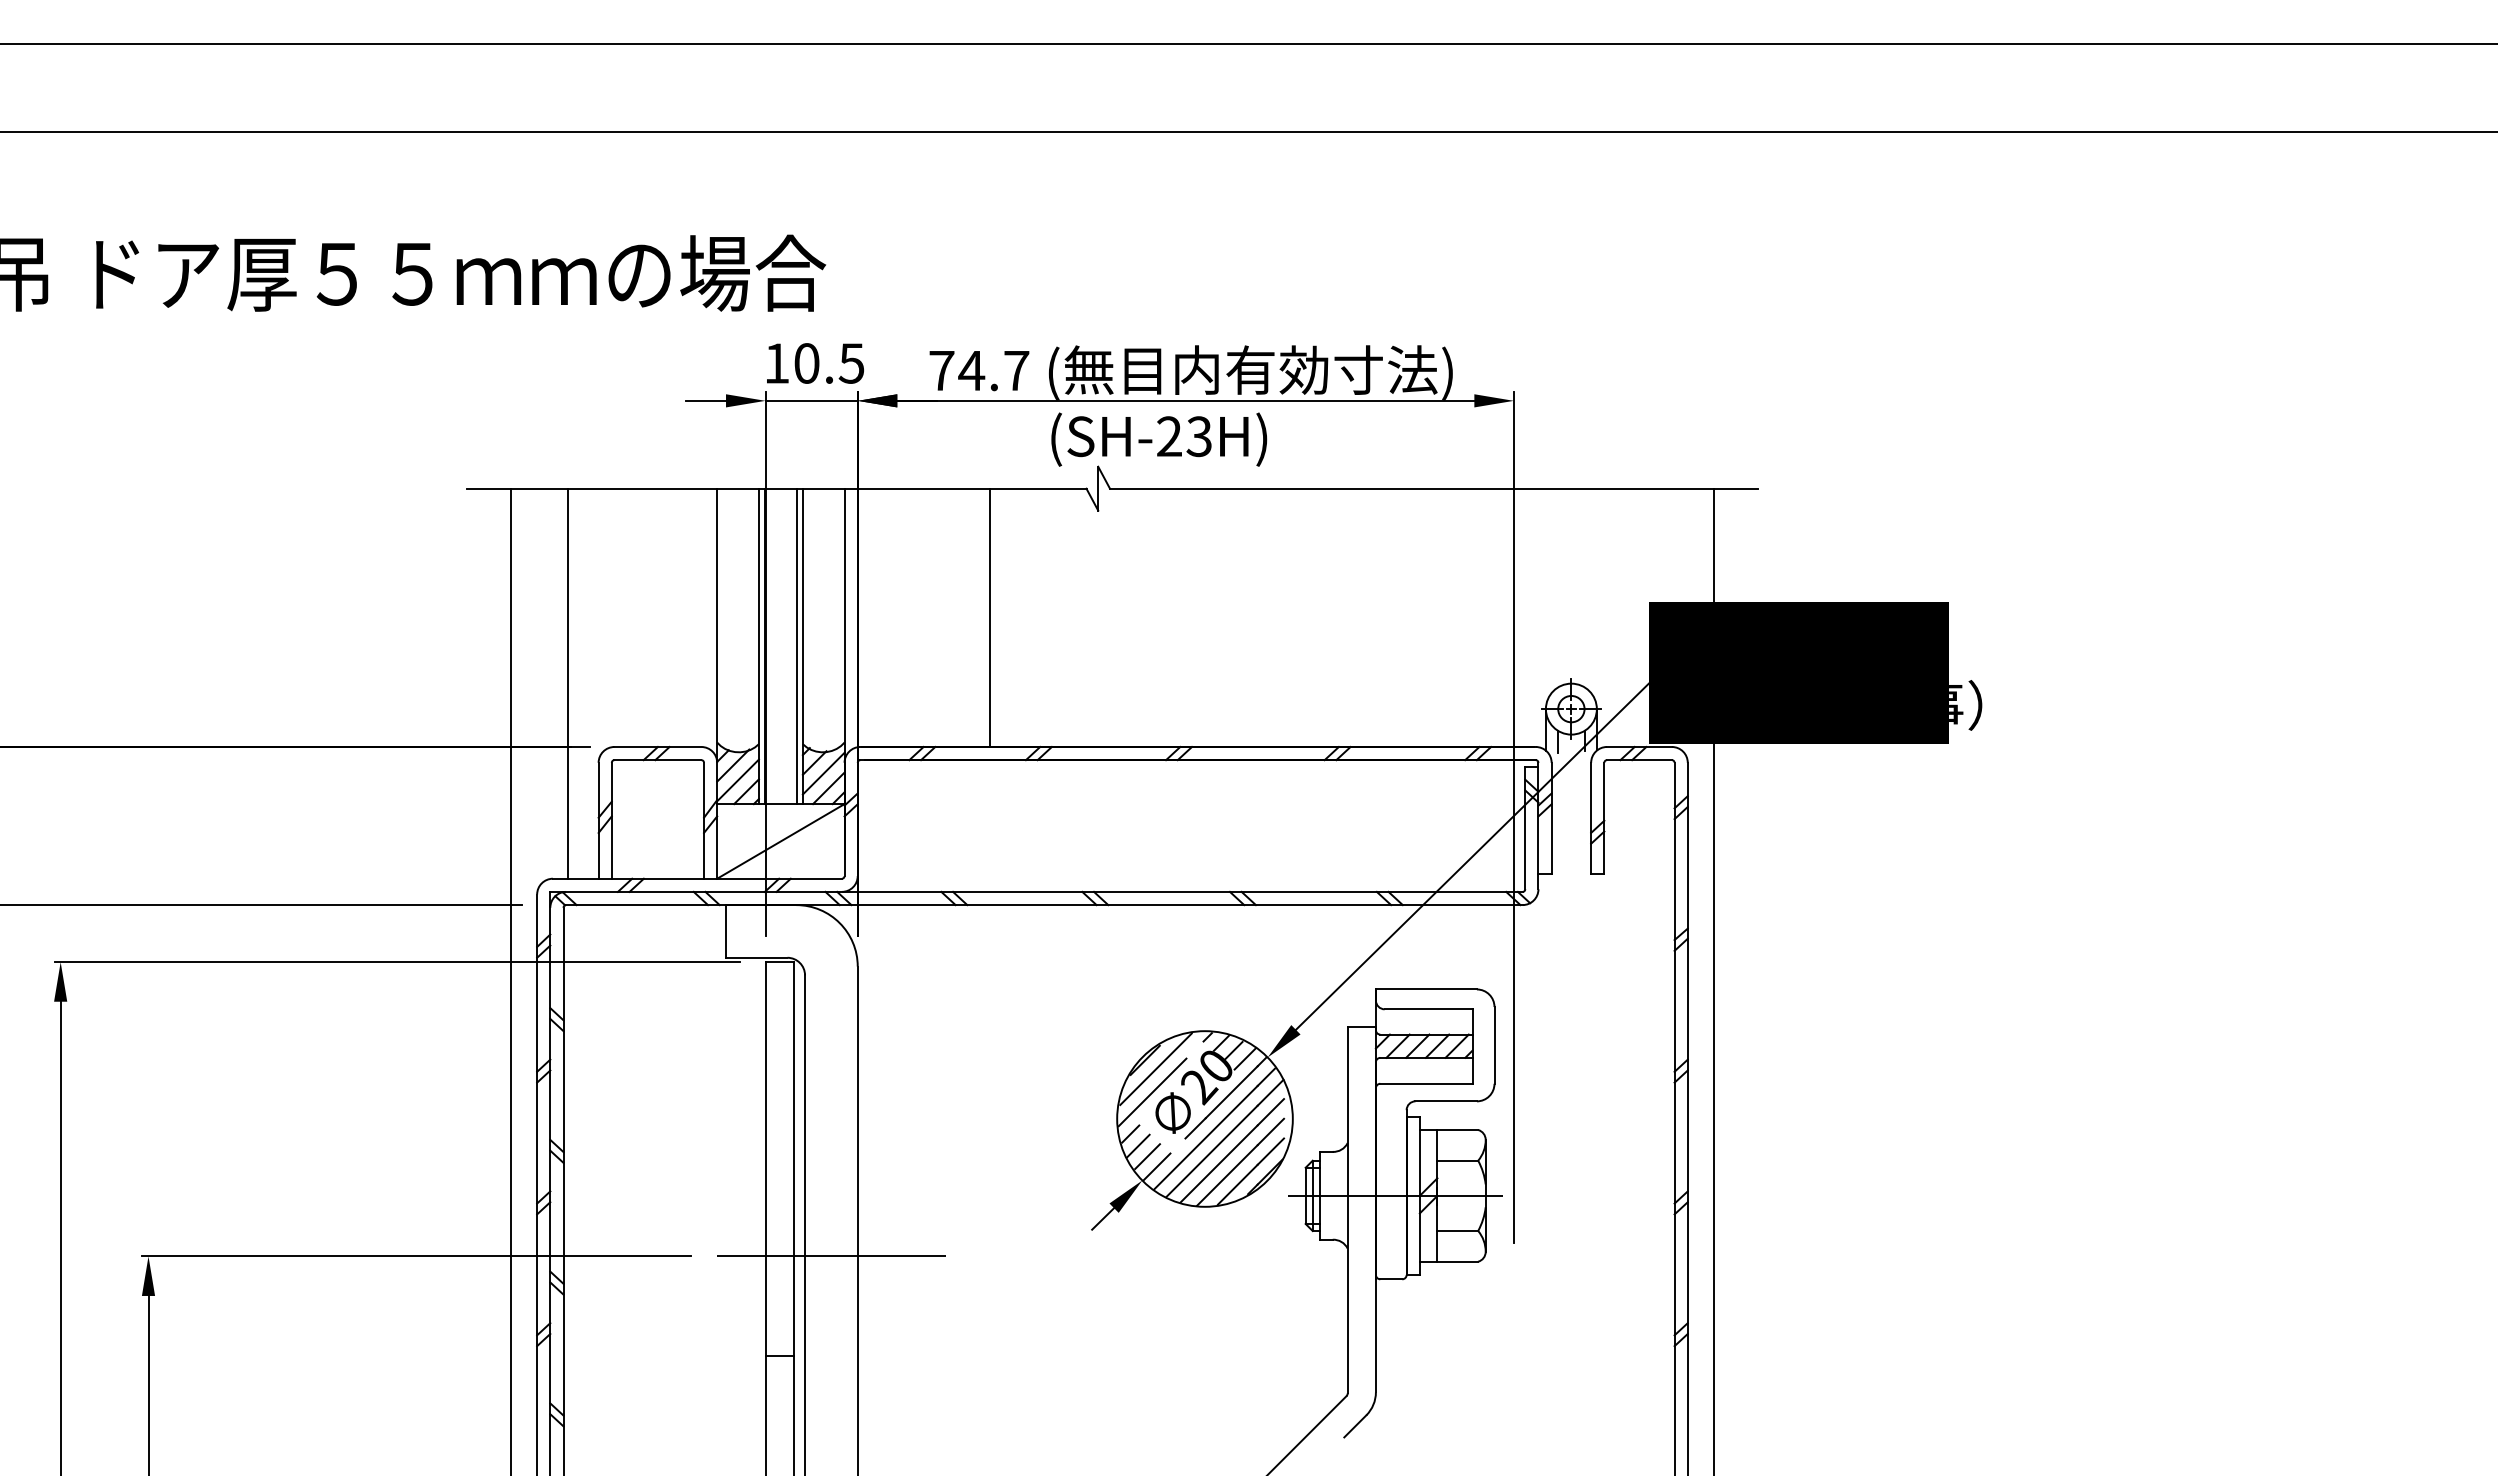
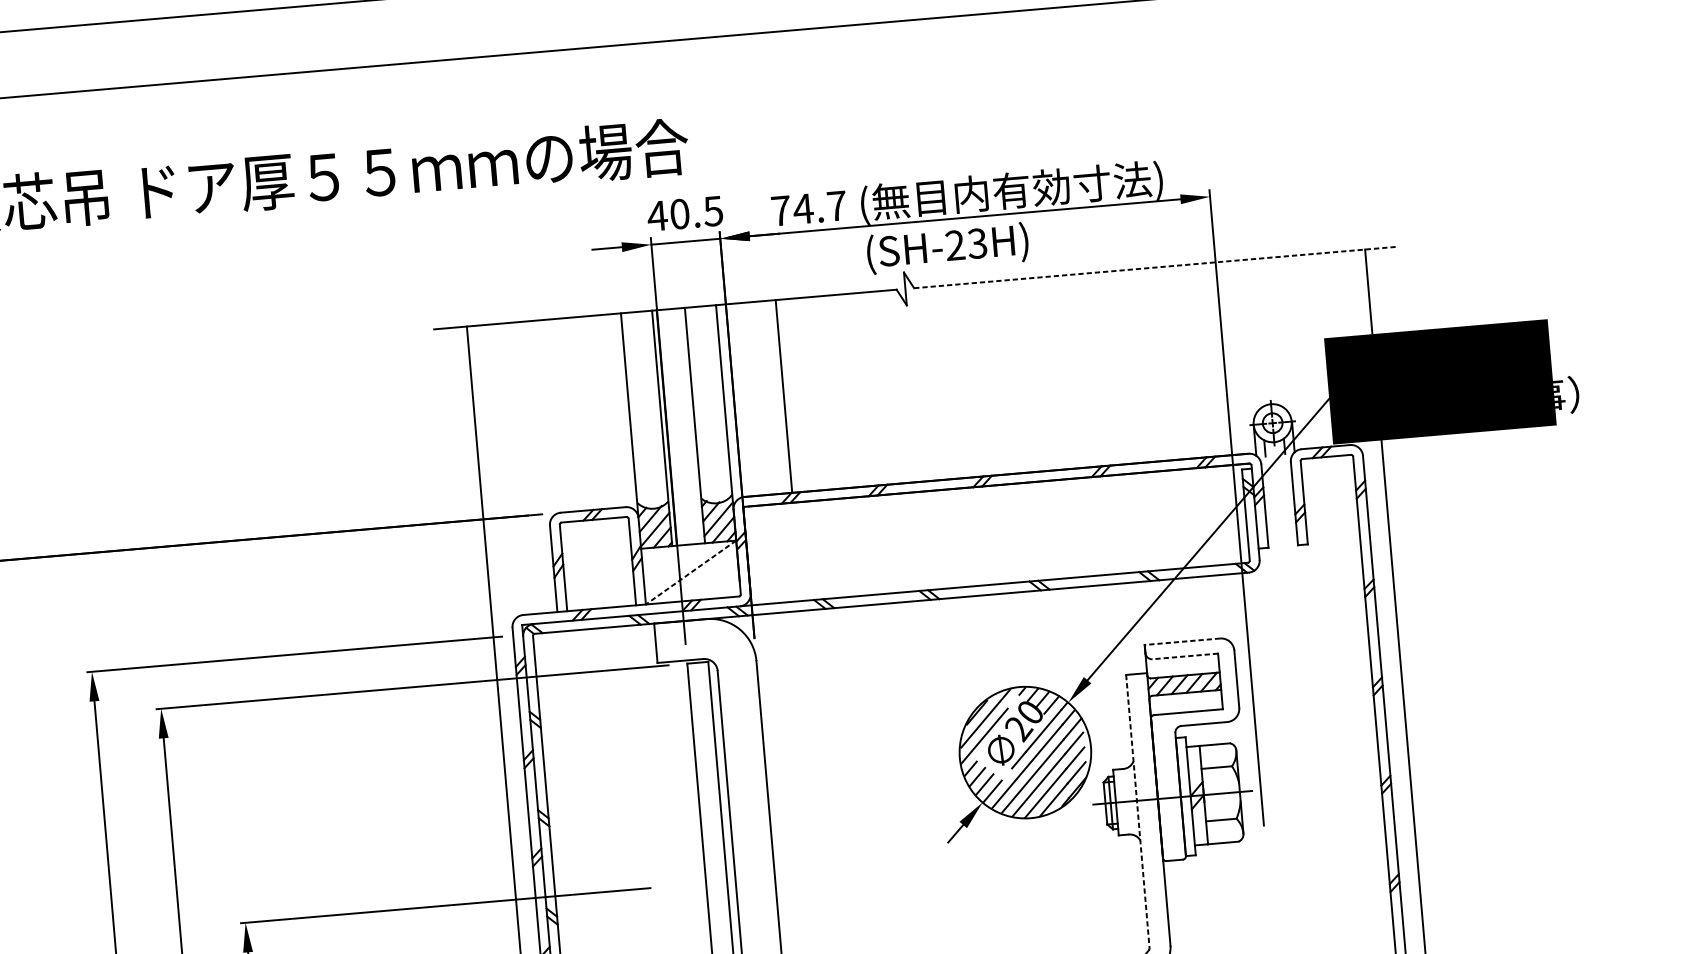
text: (776, 363) -> (657, 216), 10.5 -> 40.5
line: (1434, 488) -> (1156, 267), solid -> dashed
line: (989, 617) -> (783, 396), moved
line: (796, 646) -> (690, 426), removed
line: (567, 683) -> (521, 468), removed
line: (780, 841) -> (690, 572), solid -> dashed
line: (1426, 989) -> (1182, 641), solid -> dashed
line: (1428, 1009) -> (1185, 656), solid -> dashed
line: (1347, 1210) -> (1137, 811), solid -> dashed
line: (831, 1256) -> (755, 879), removed

